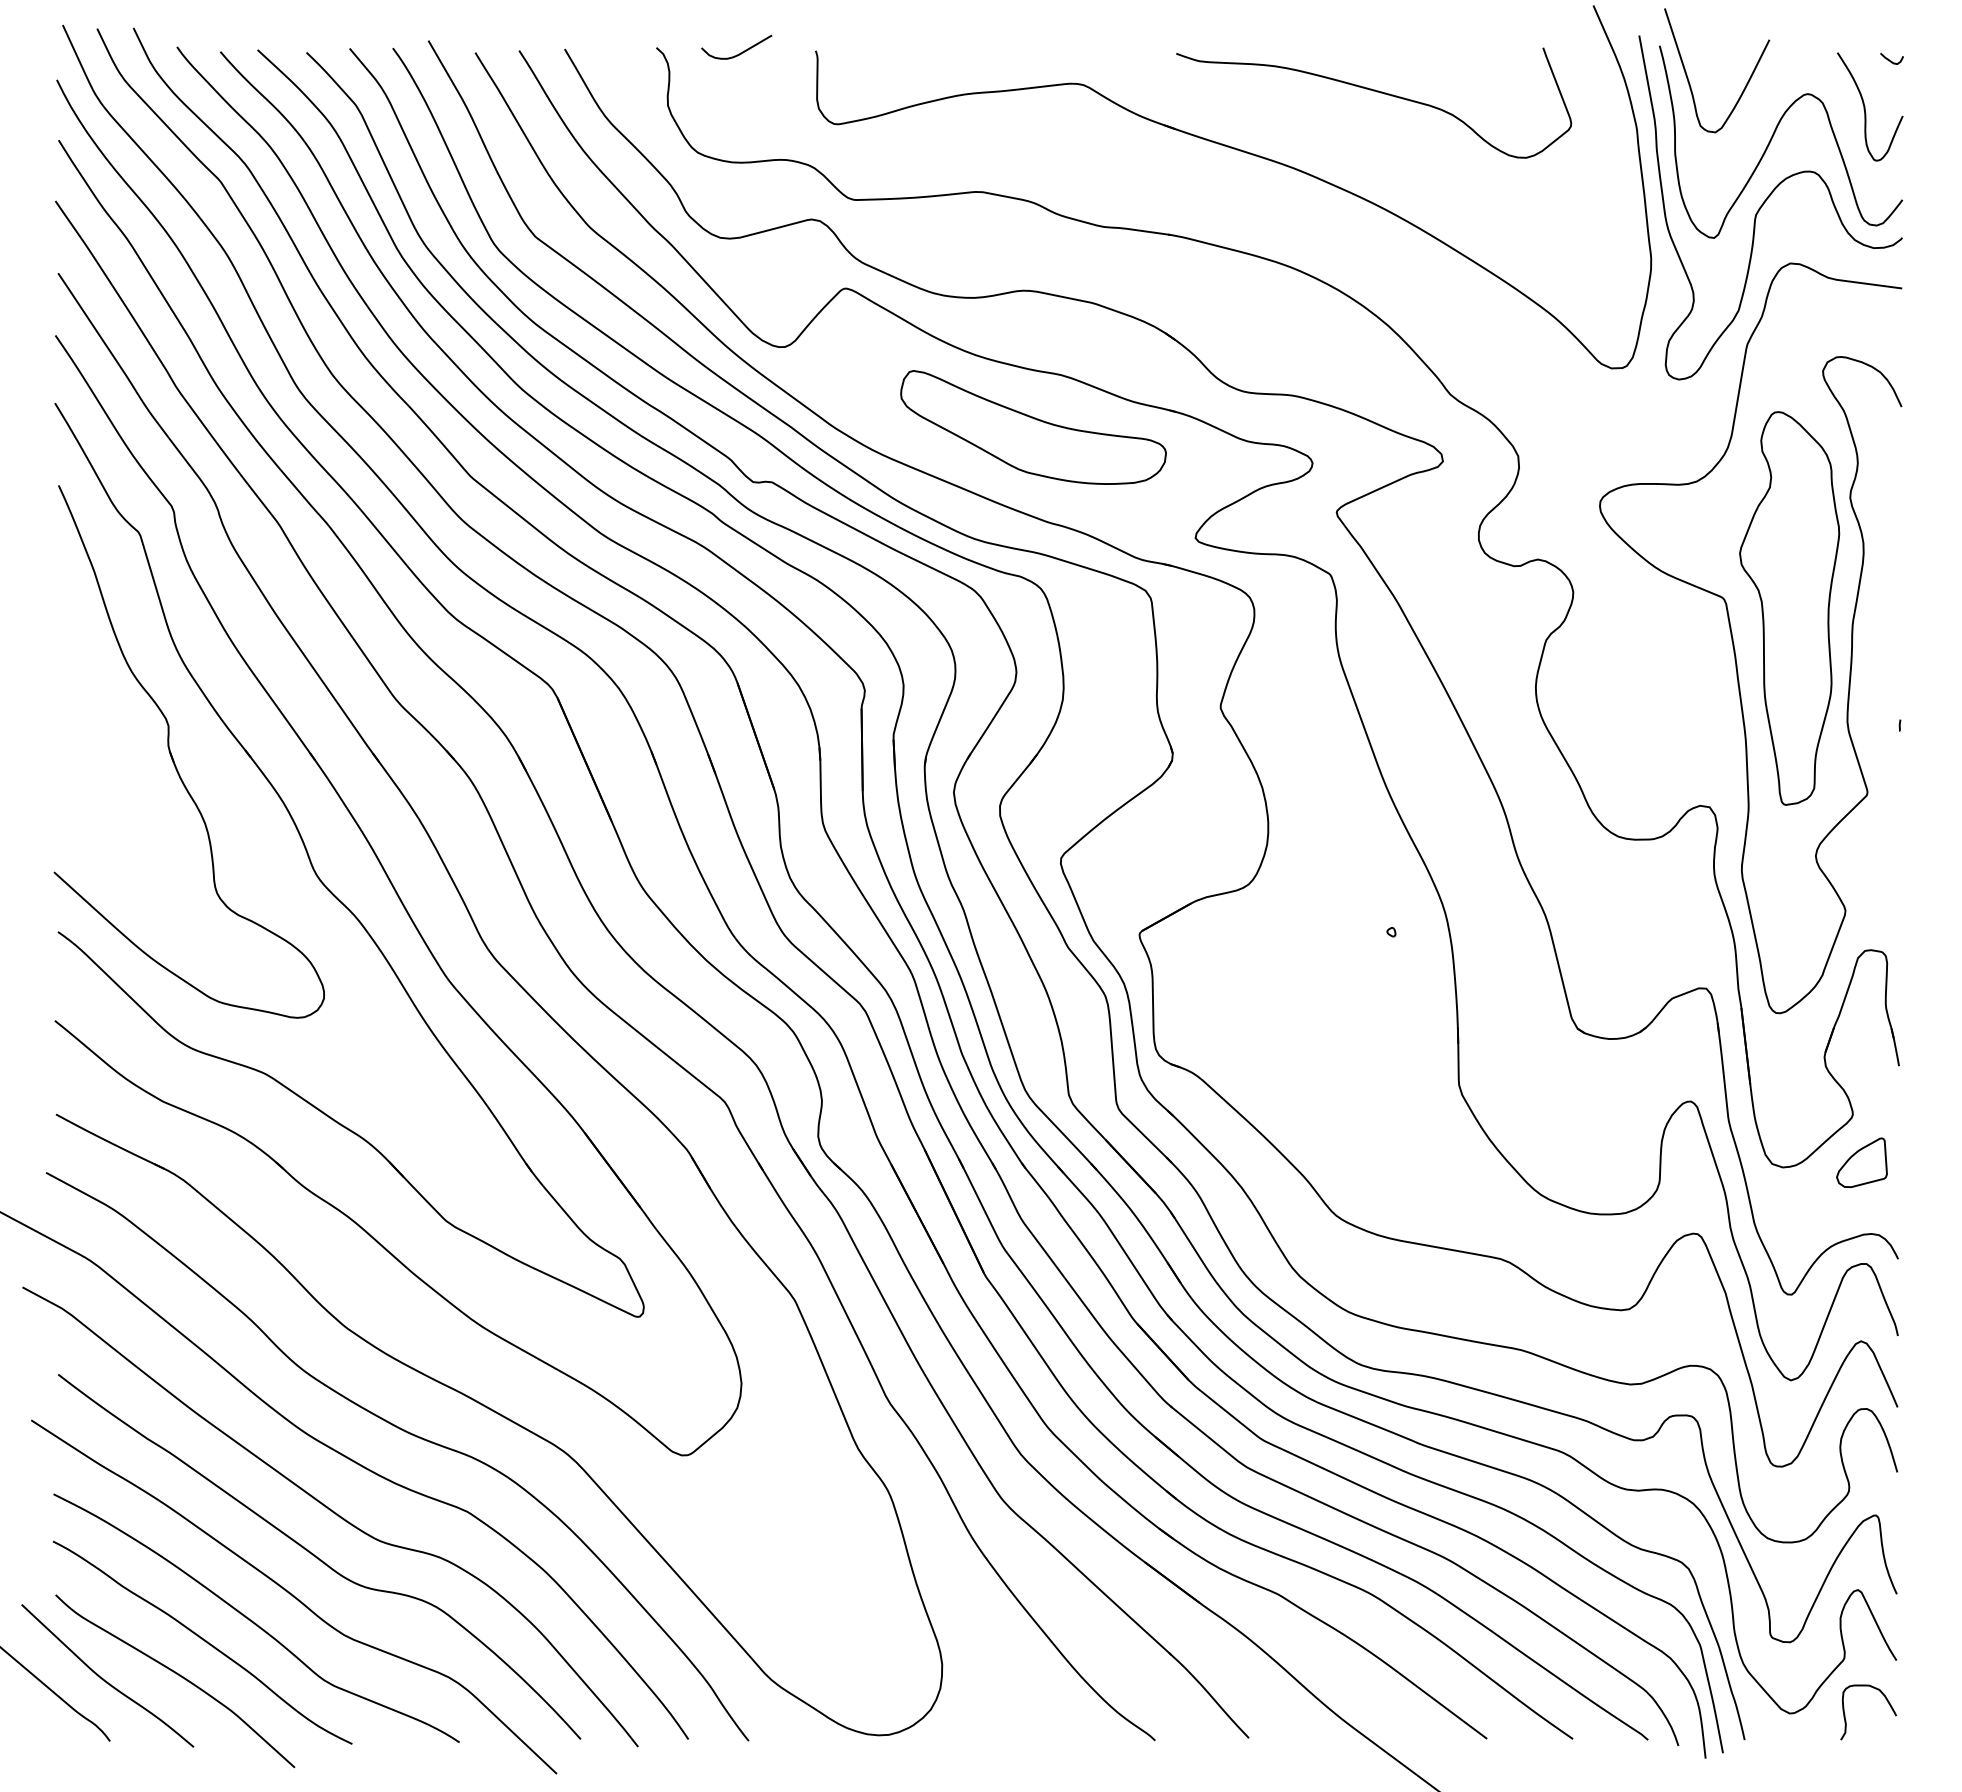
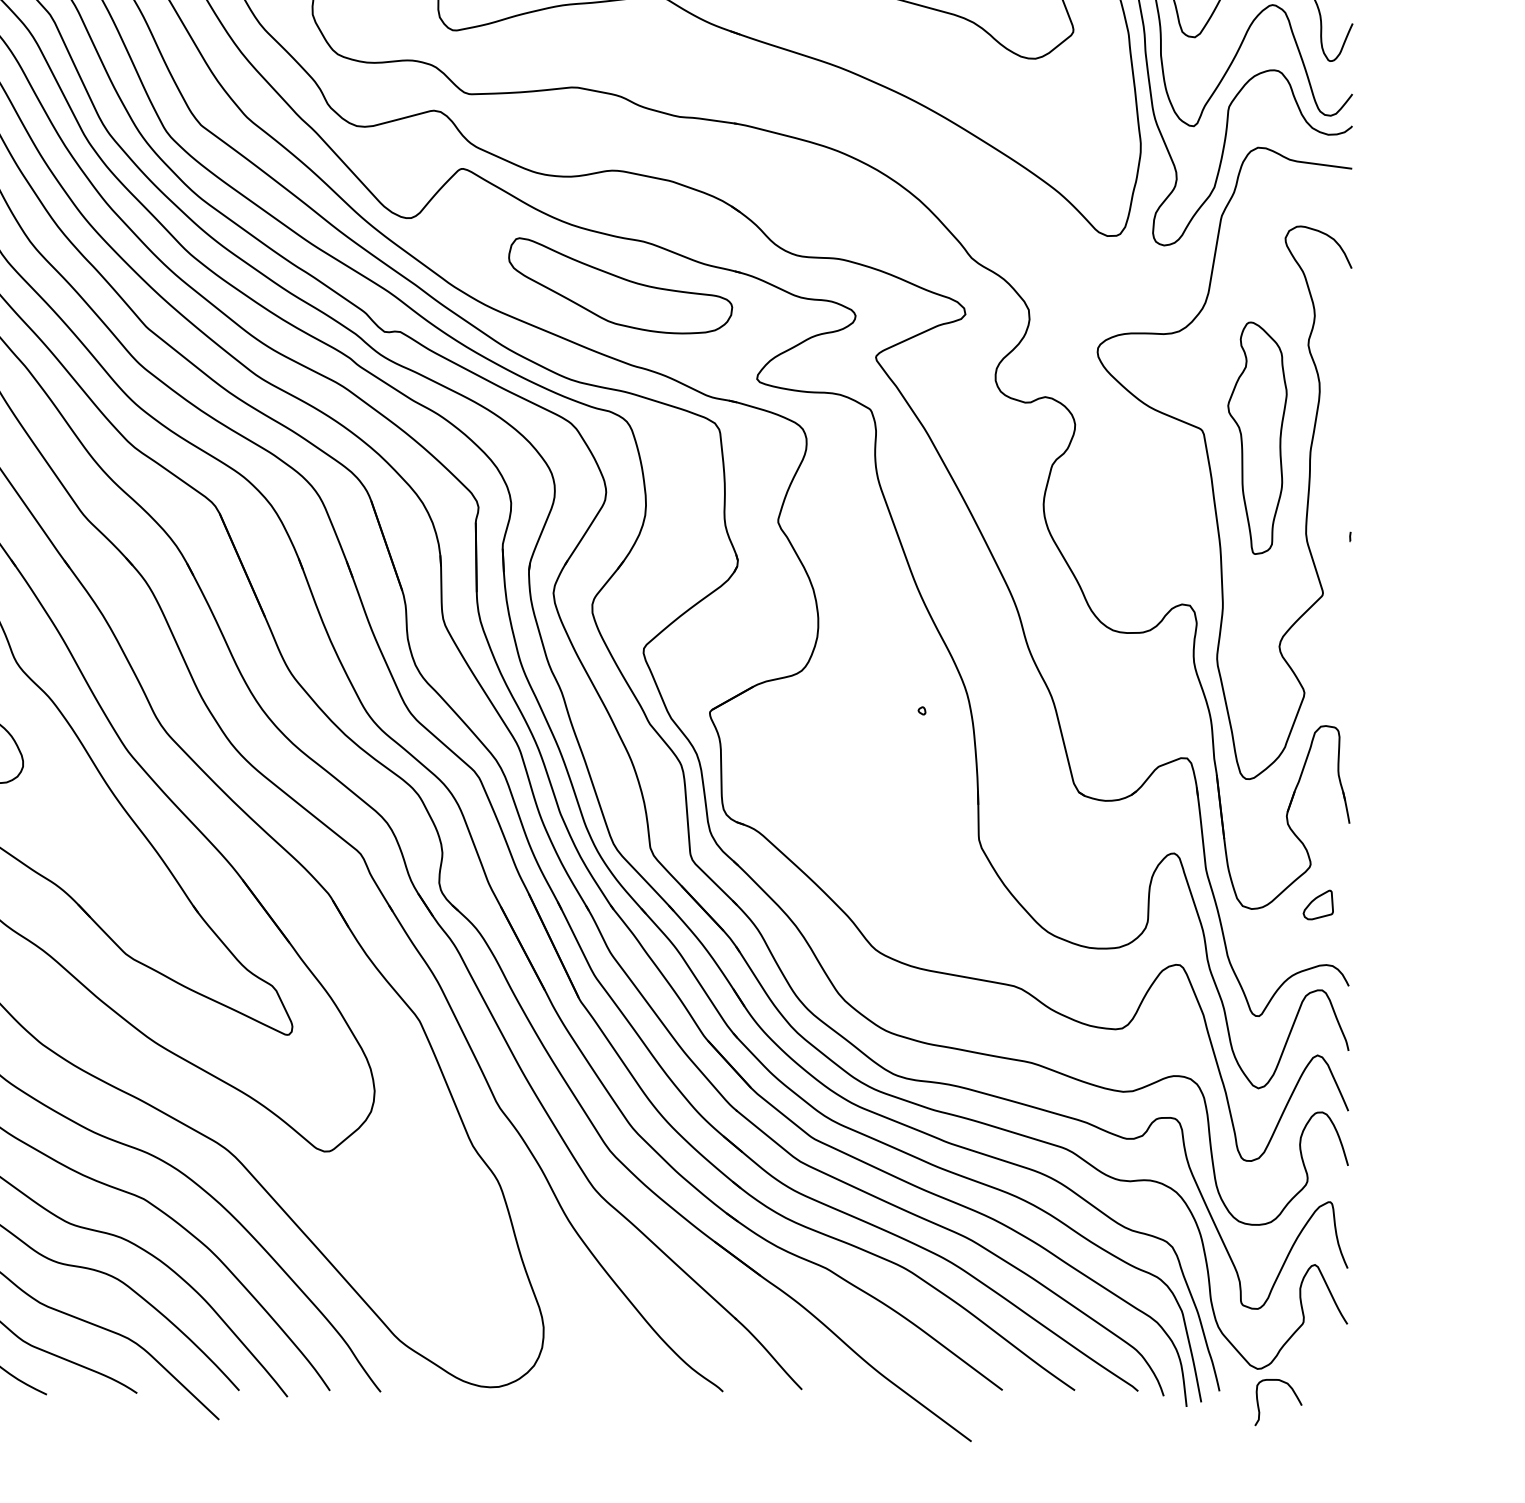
part: (1789, 608) -> (1257, 438), size x0.7
part: (1861, 1162) -> (1317, 904), size x0.7
curve: (1885, 1699) -> (1292, 1391), moved

